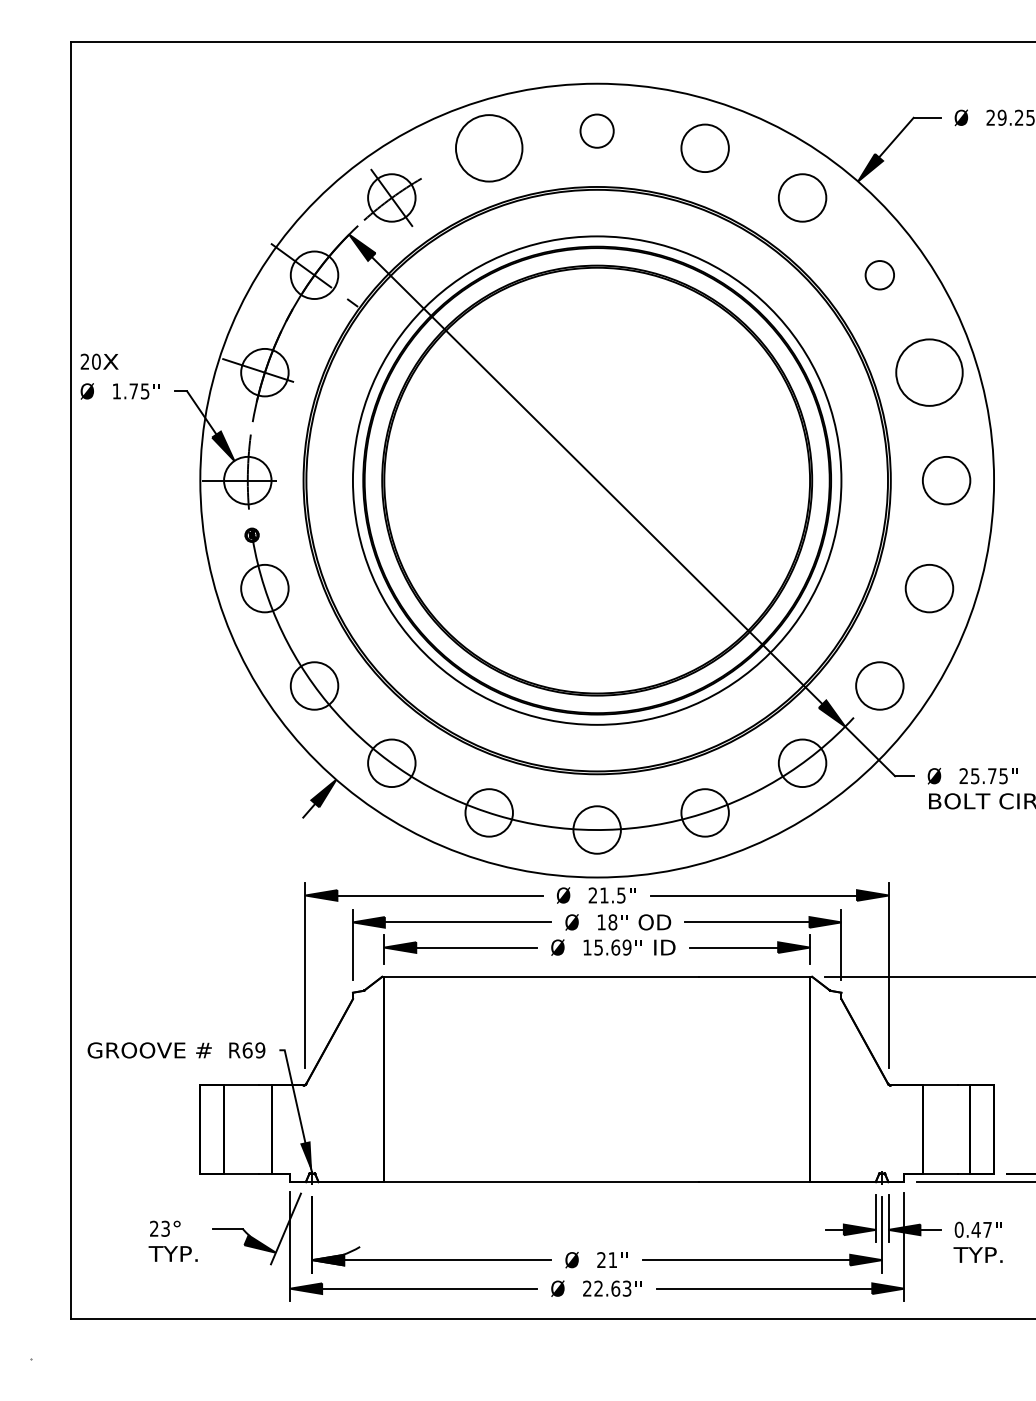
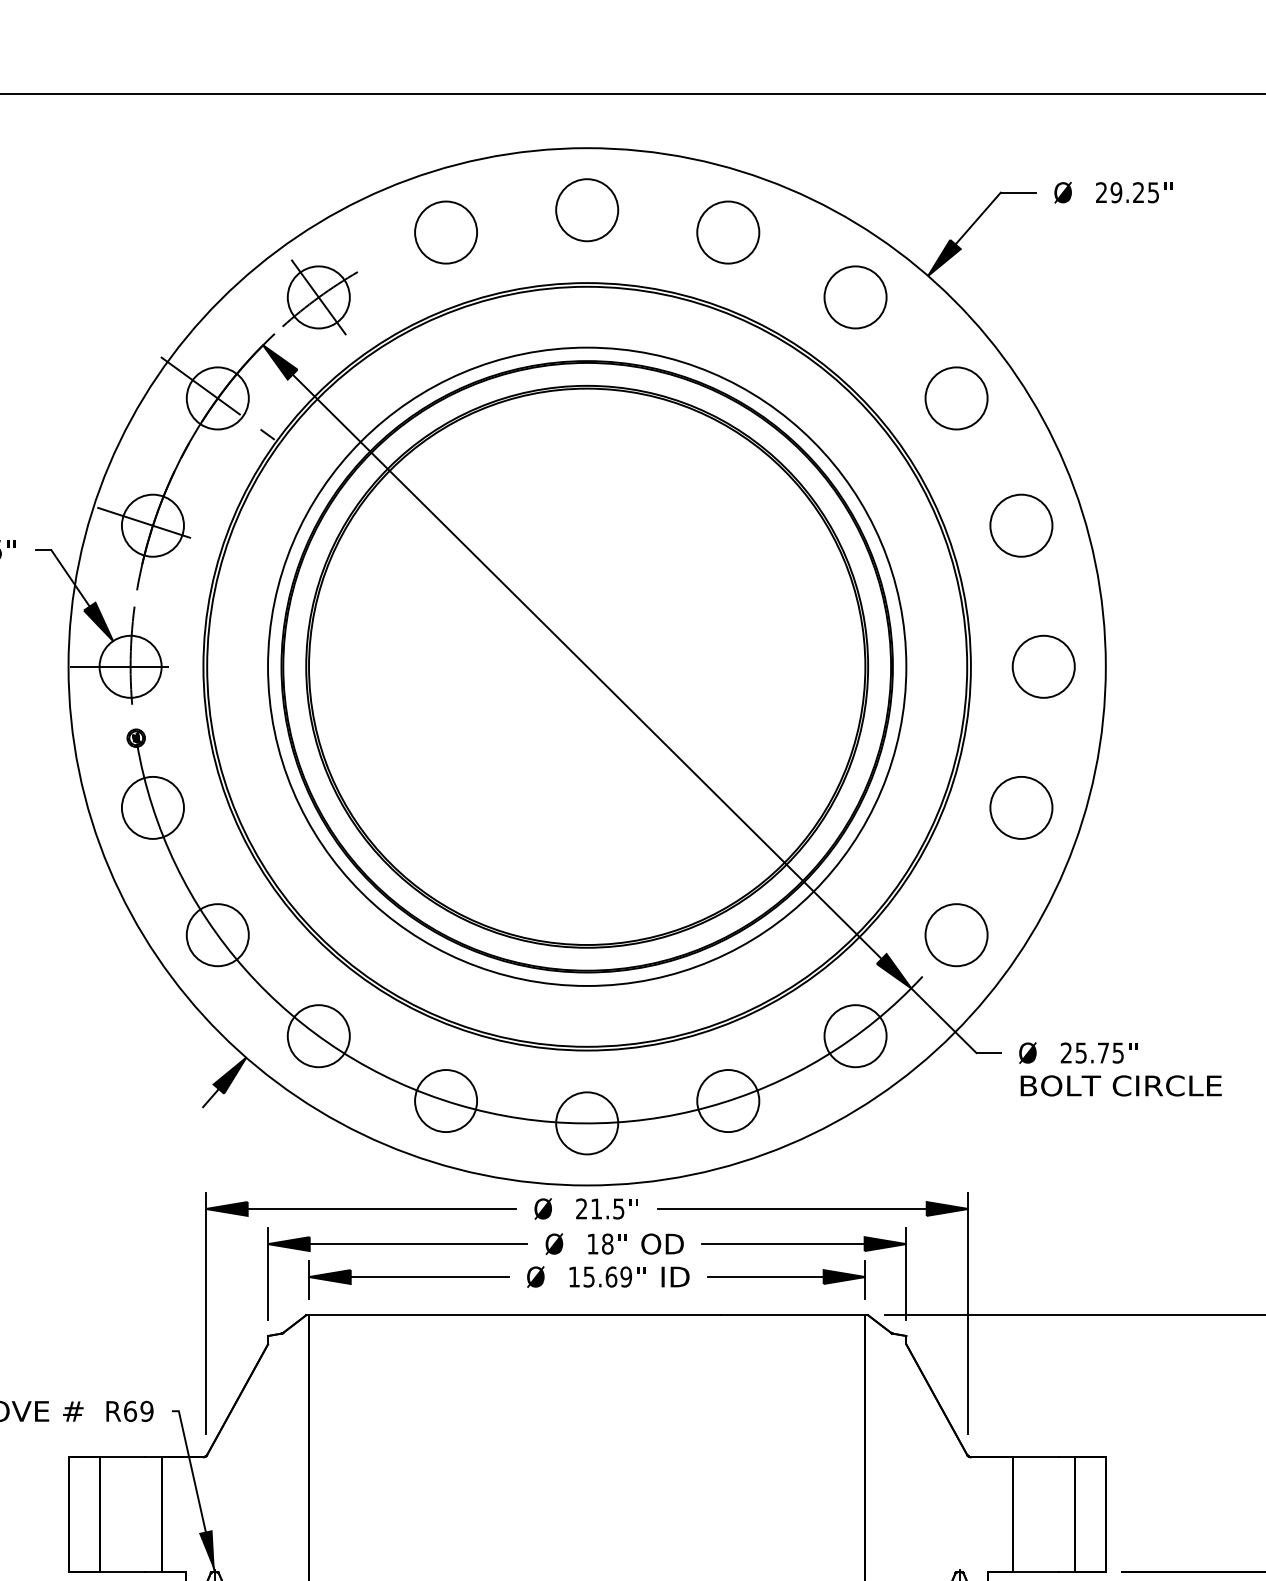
circle: (596, 130) -> (586, 209), size x1.43
circle: (488, 148) -> (445, 232), size x0.71
circle: (879, 275) -> (956, 398), size x1.67
circle: (929, 372) -> (1021, 525), size x0.71

